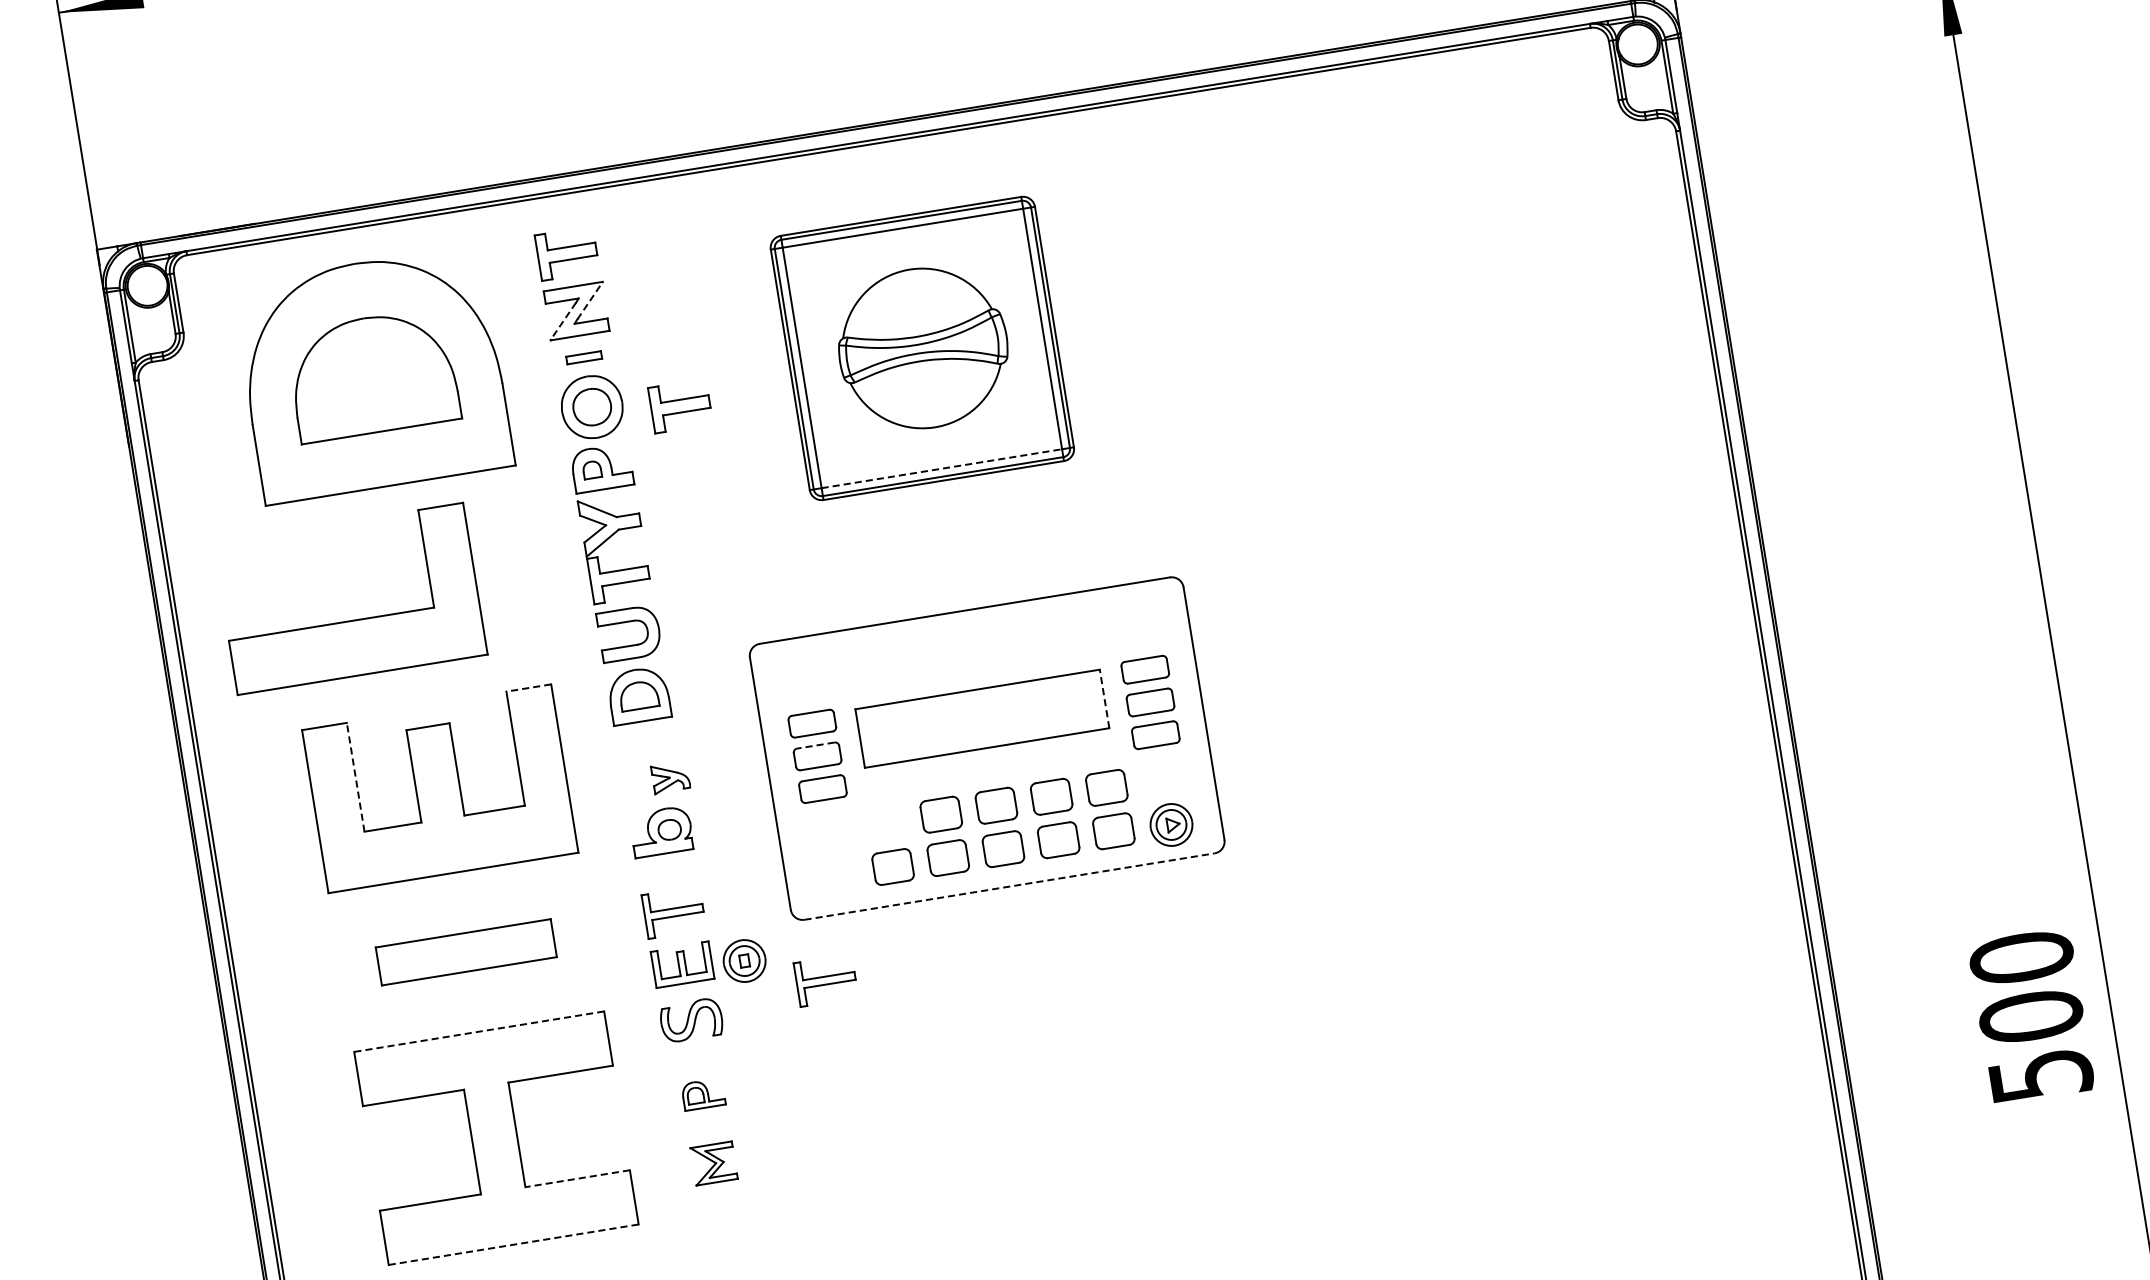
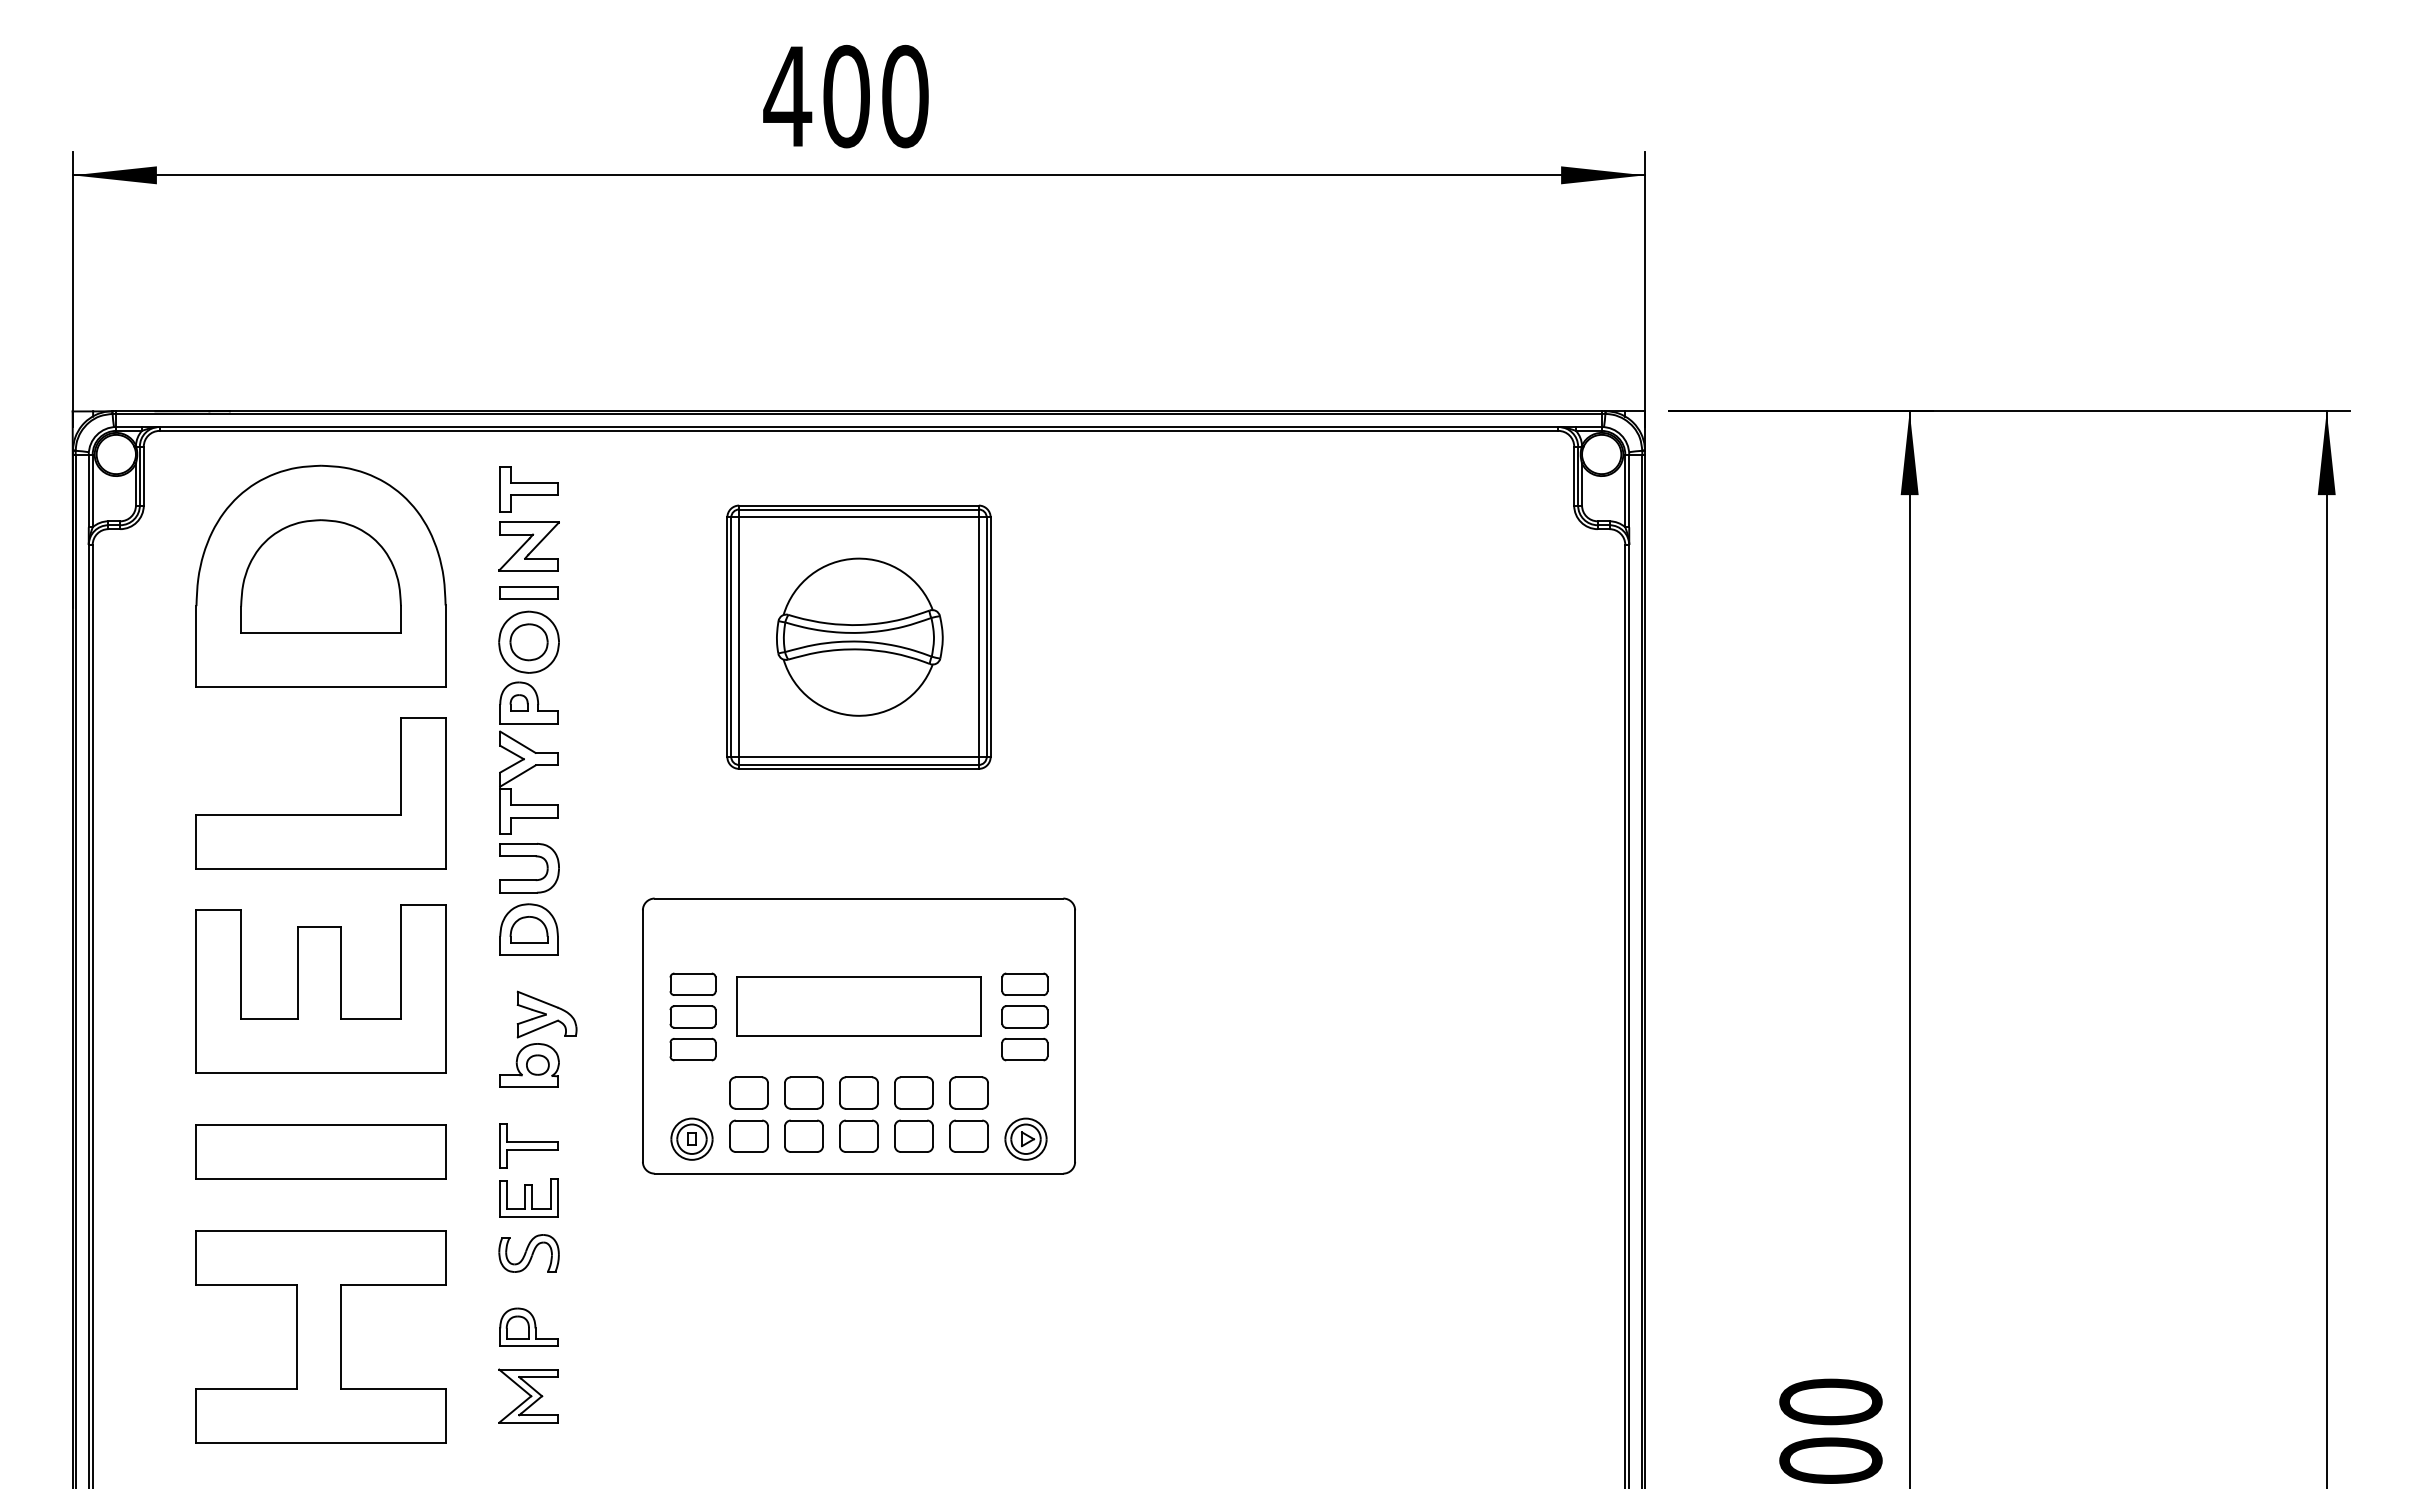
line: (589, 300) -> (543, 538), dashed -> solid
line: (563, 321) -> (514, 554), dashed -> solid
part: (583, 357) -> (528, 592), size x1.67
part: (680, 406) -> (614, 655), removed
line: (942, 469) -> (859, 757), dashed -> solid
part: (353, 620) -> (320, 814), moved
line: (528, 688) -> (422, 905), dashed -> solid
line: (1104, 698) -> (980, 1005), dashed -> solid
line: (816, 745) -> (693, 1006), dashed -> solid
line: (356, 777) -> (241, 964), dashed -> solid
part: (670, 777) -> (546, 1014), size x1.67
part: (885, 823) -> (748, 1092), added
line: (1010, 886) -> (859, 1173), dashed -> solid
part: (465, 951) -> (320, 1151), size x1.43
part: (744, 960) -> (691, 1138), moved
part: (825, 980) -> (665, 1235), removed
line: (479, 1031) -> (321, 1231), dashed -> solid
part: (702, 1093) -> (528, 1326), size x1.43
part: (714, 1162) -> (528, 1395), size x1.43
line: (577, 1178) -> (393, 1389), dashed -> solid
line: (514, 1244) -> (321, 1443), dashed -> solid

